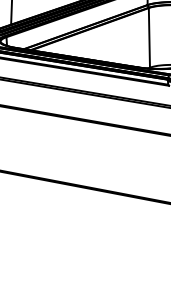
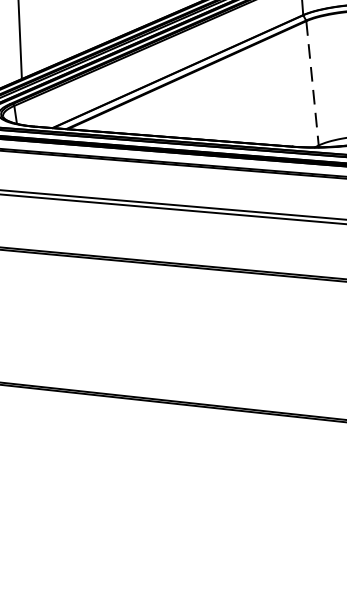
line: (149, 37) -> (312, 82), solid -> dashed

